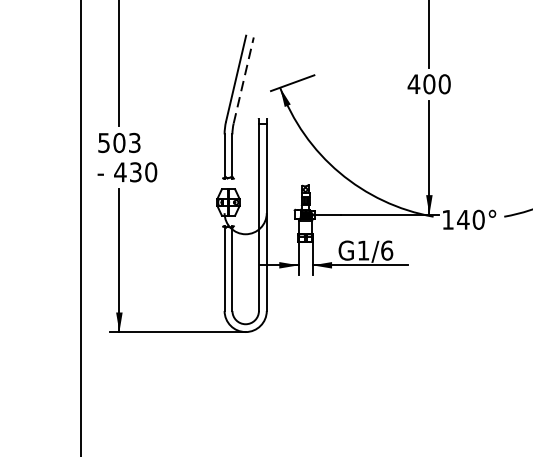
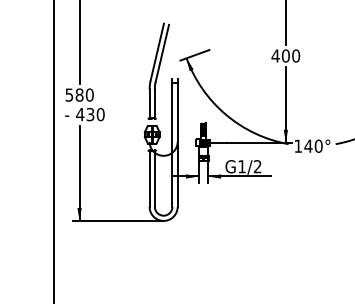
line: (243, 78) -> (162, 52), dashed -> solid
text: (126, 142) -> (84, 94), 503 -> 580
text: (386, 250) -> (257, 166), G1/6 -> G1/2

